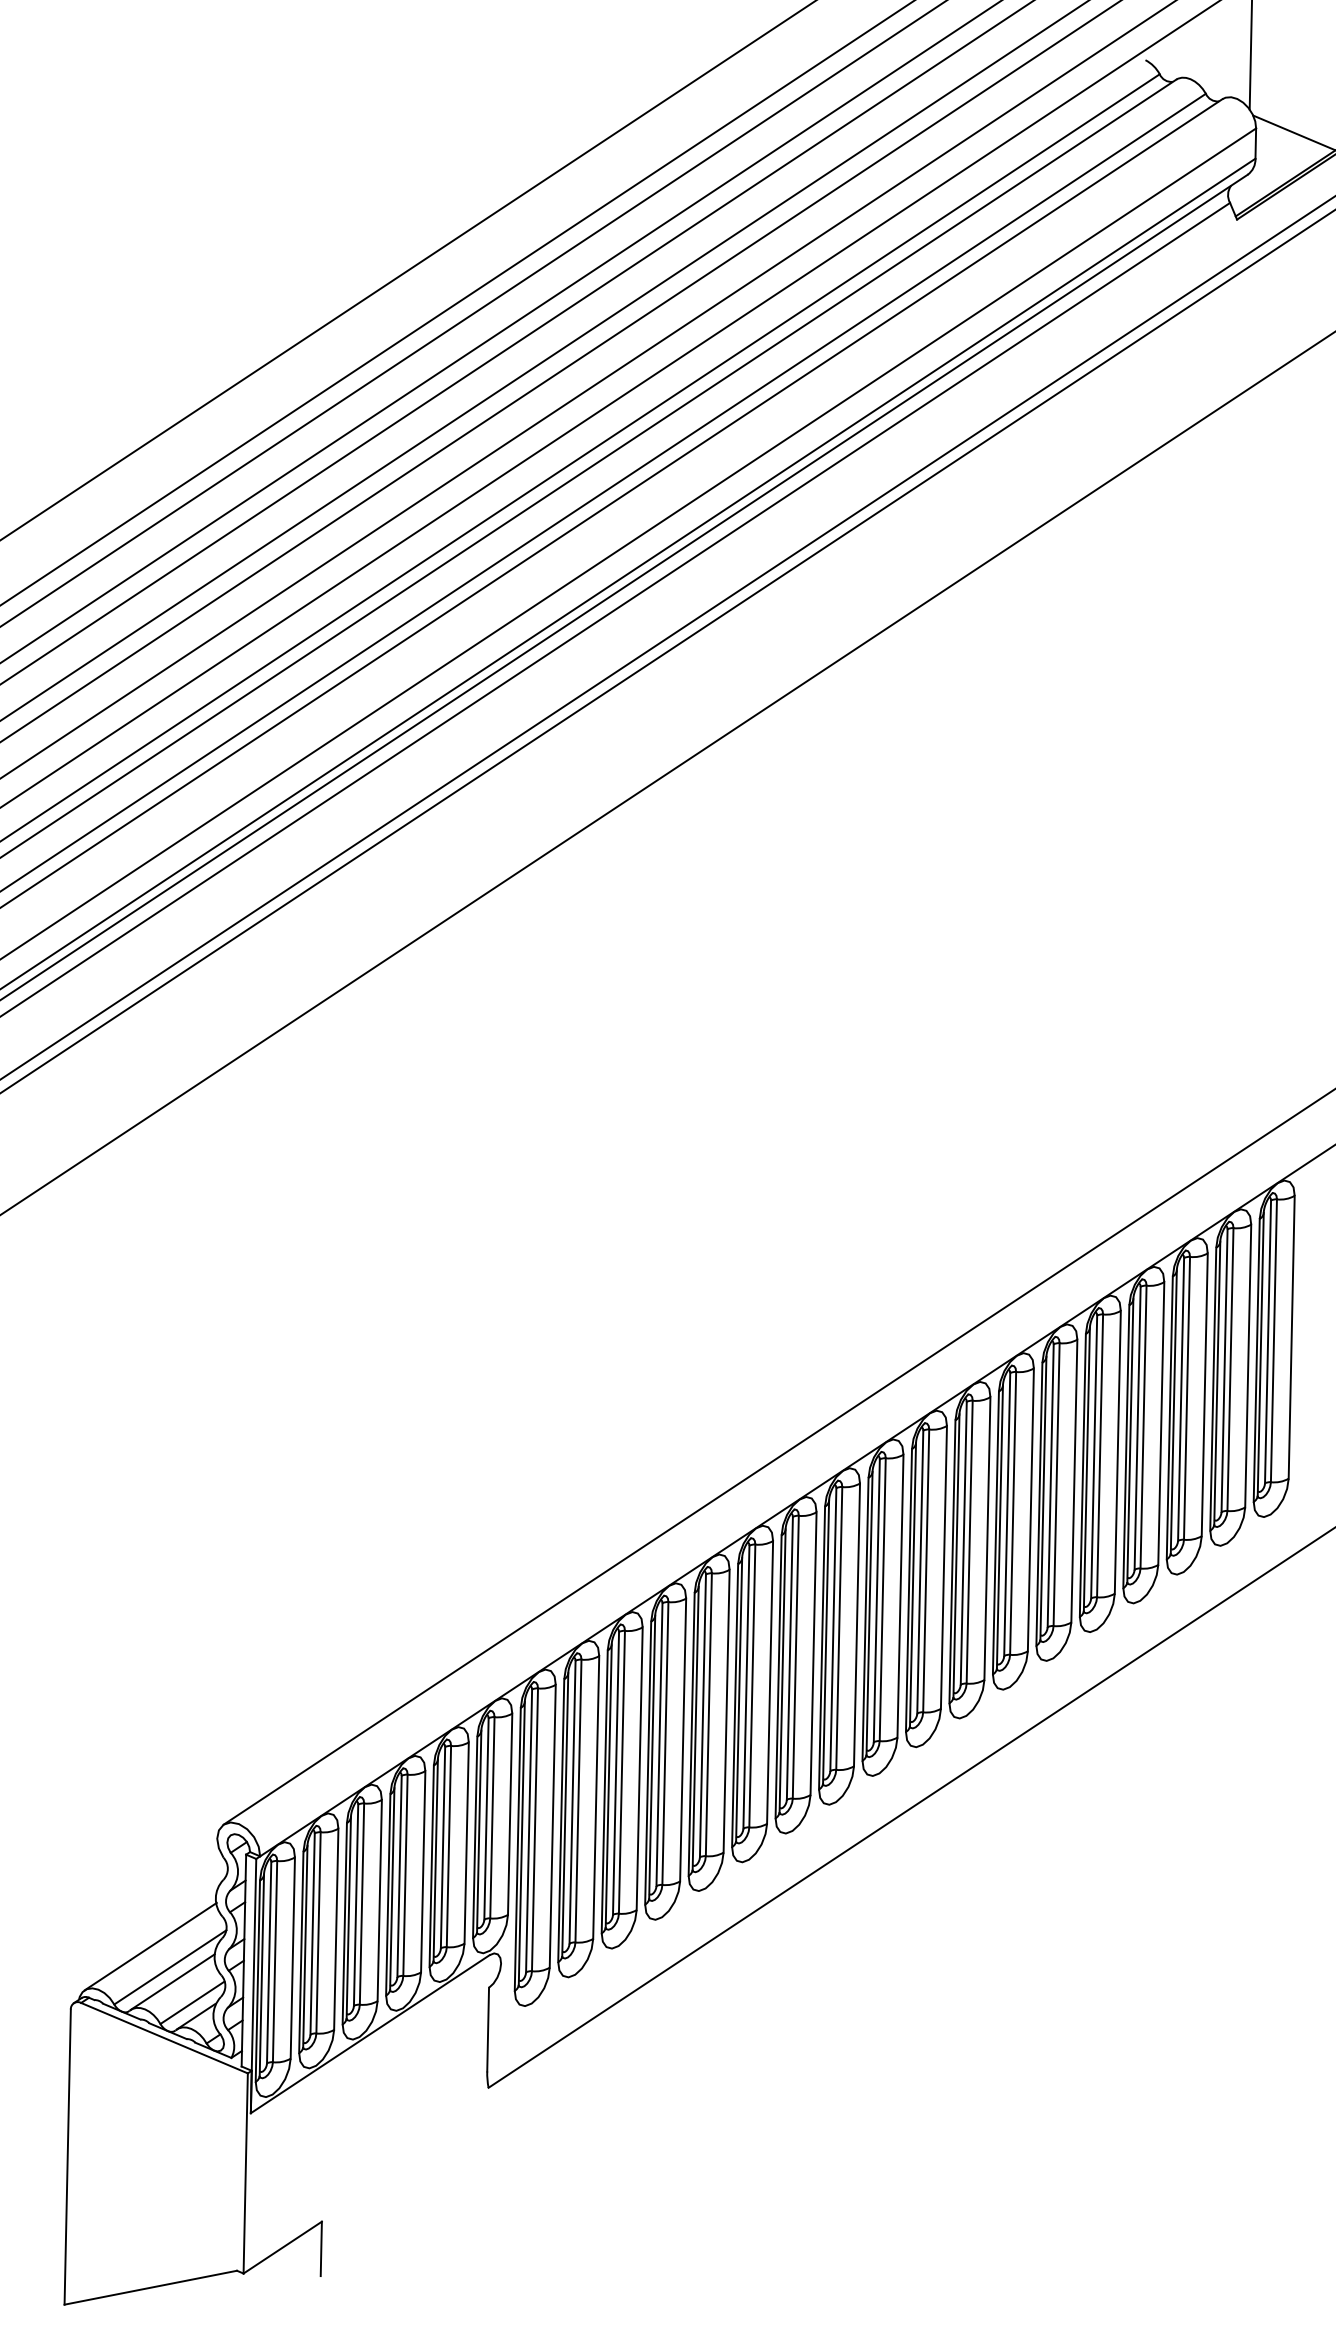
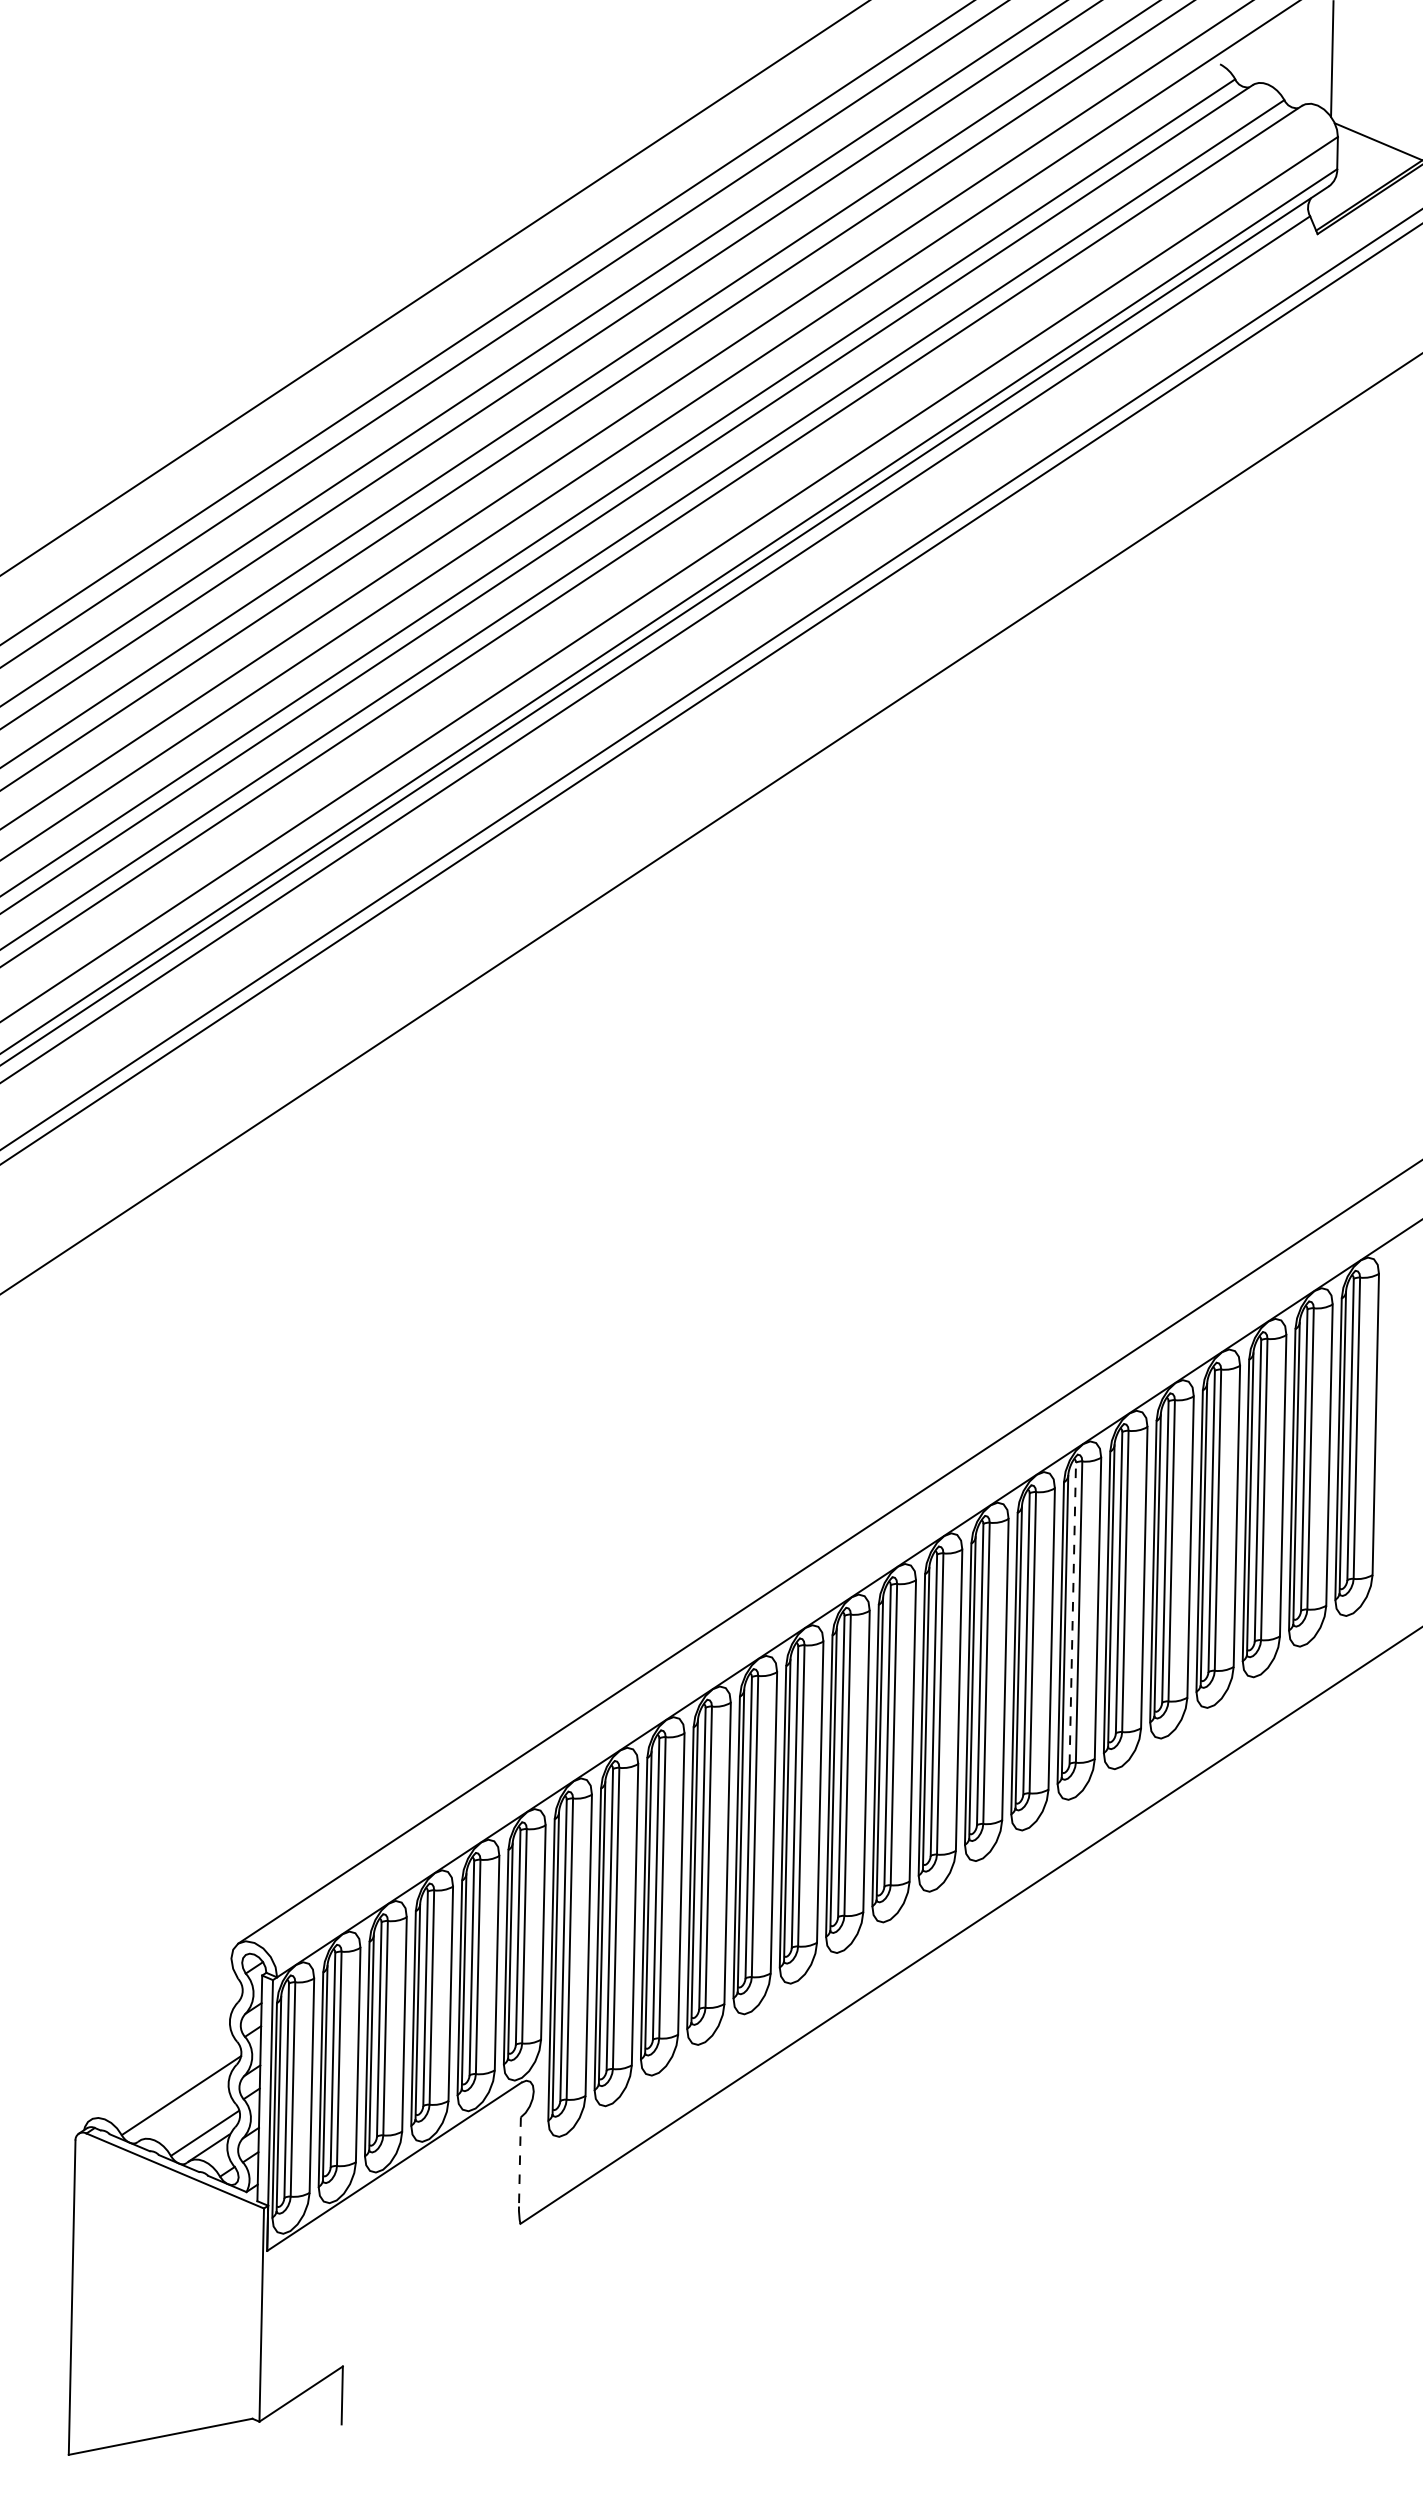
line: (1006, 1514) -> (1072, 1613), solid -> dashed
line: (150, 1946) -> (160, 2073), removed
line: (172, 1981) -> (183, 2110), removed
line: (487, 2029) -> (519, 2161), solid -> dashed

